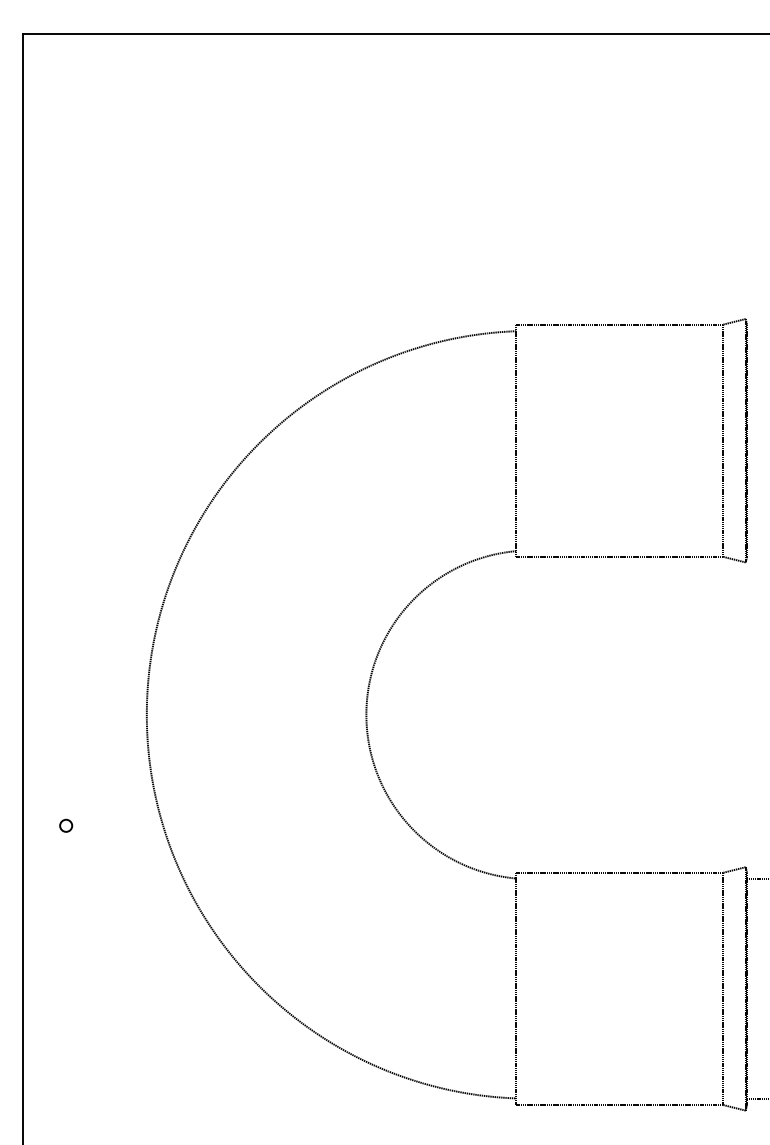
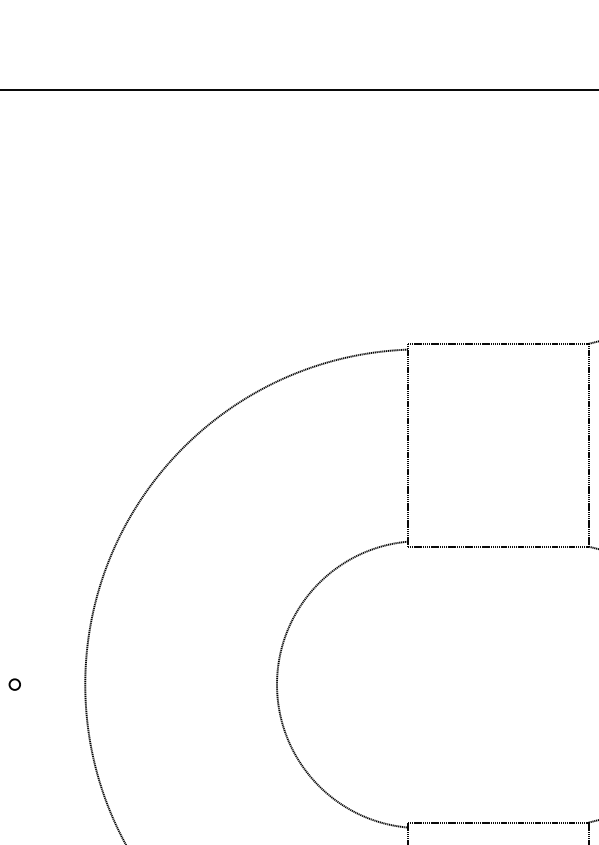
circle: (66, 825) -> (15, 684), moved

